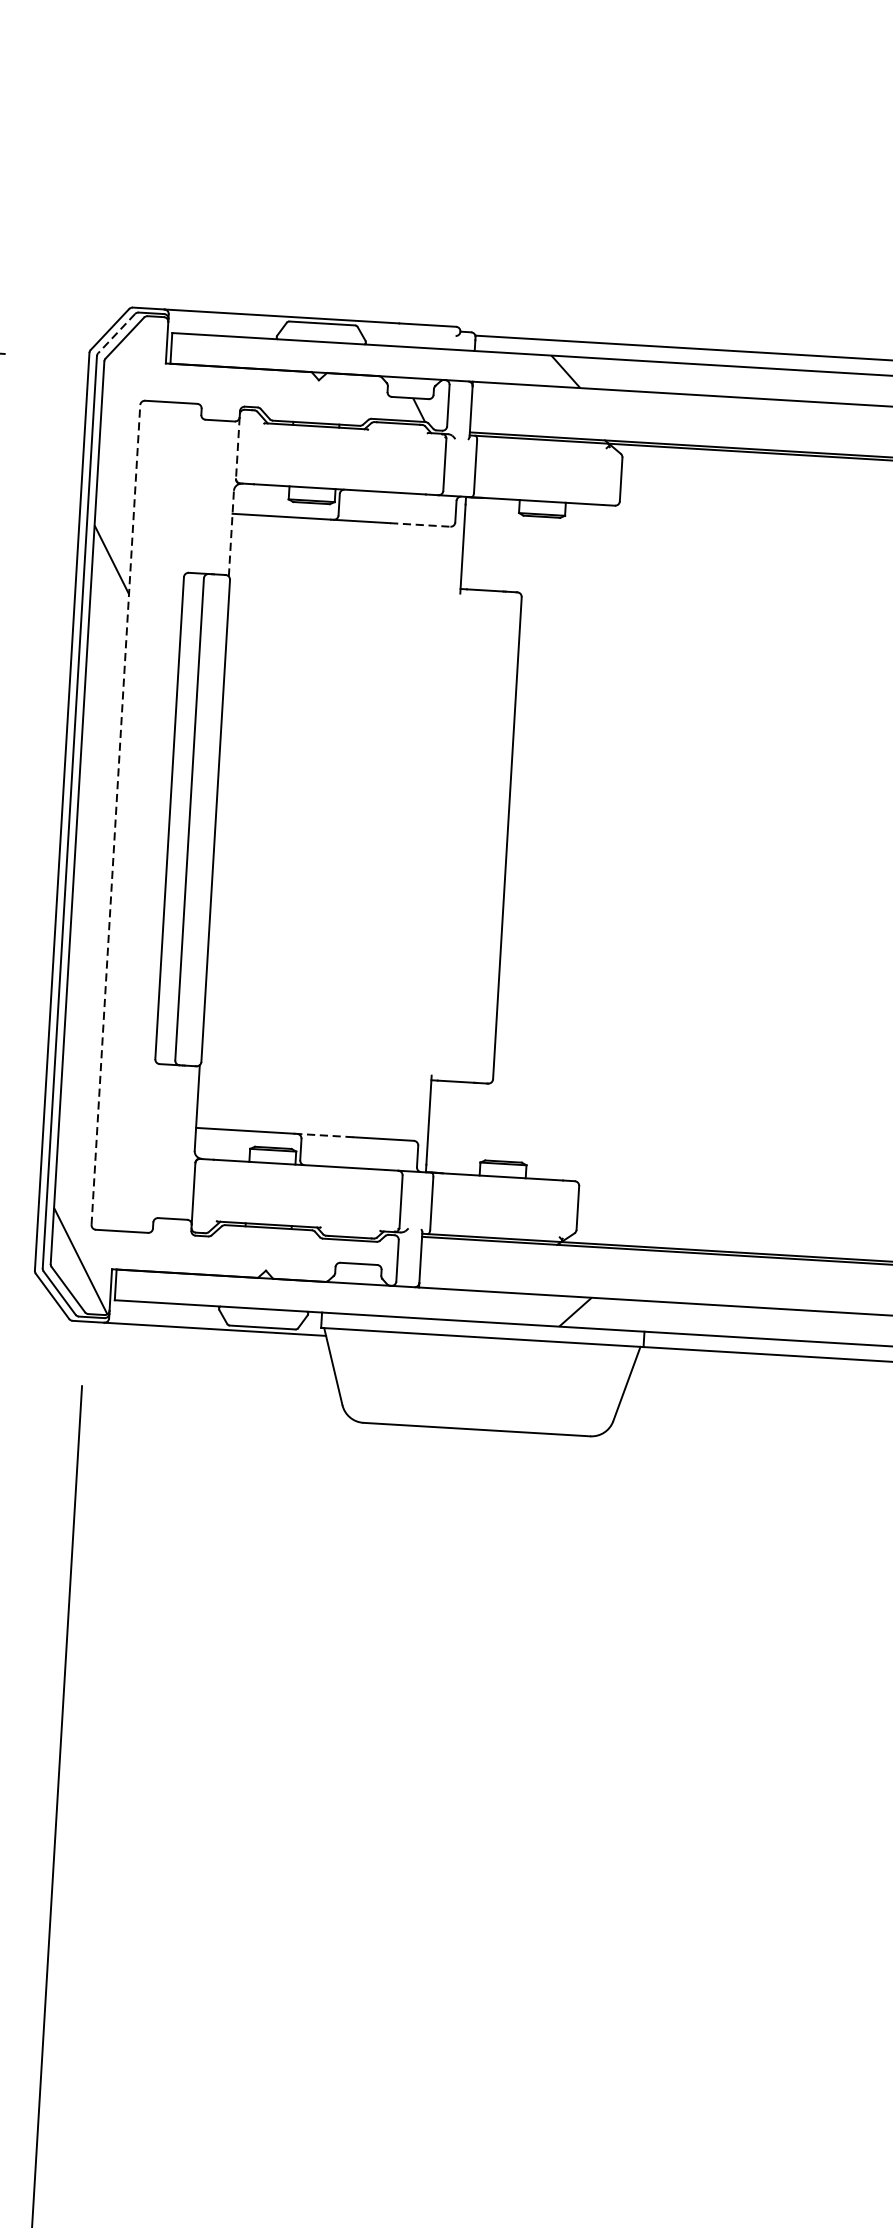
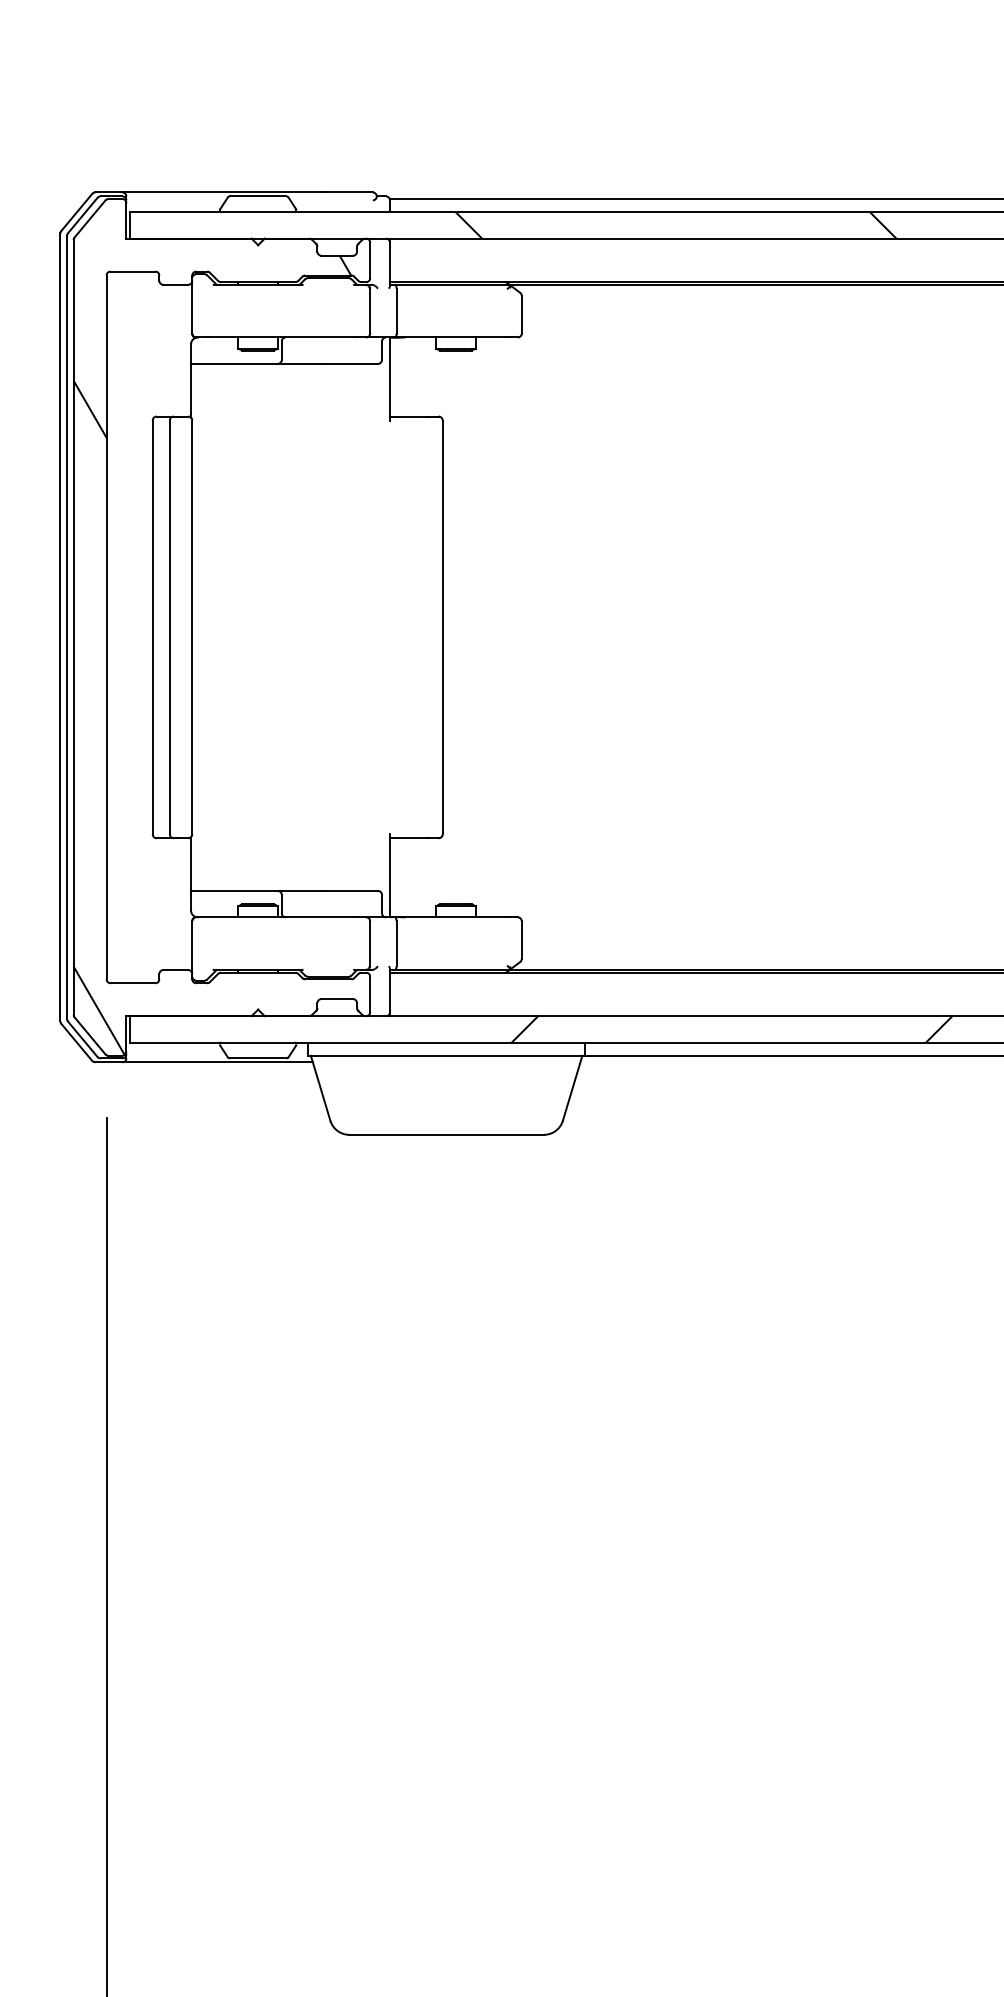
line: (116, 333) -> (82, 215), dashed -> solid
line: (238, 448) -> (192, 307), dashed -> solid
line: (420, 524) -> (352, 363), dashed -> solid
line: (231, 533) -> (191, 380), dashed -> solid
line: (115, 815) -> (106, 627), dashed -> solid
line: (324, 1136) -> (301, 891), dashed -> solid

